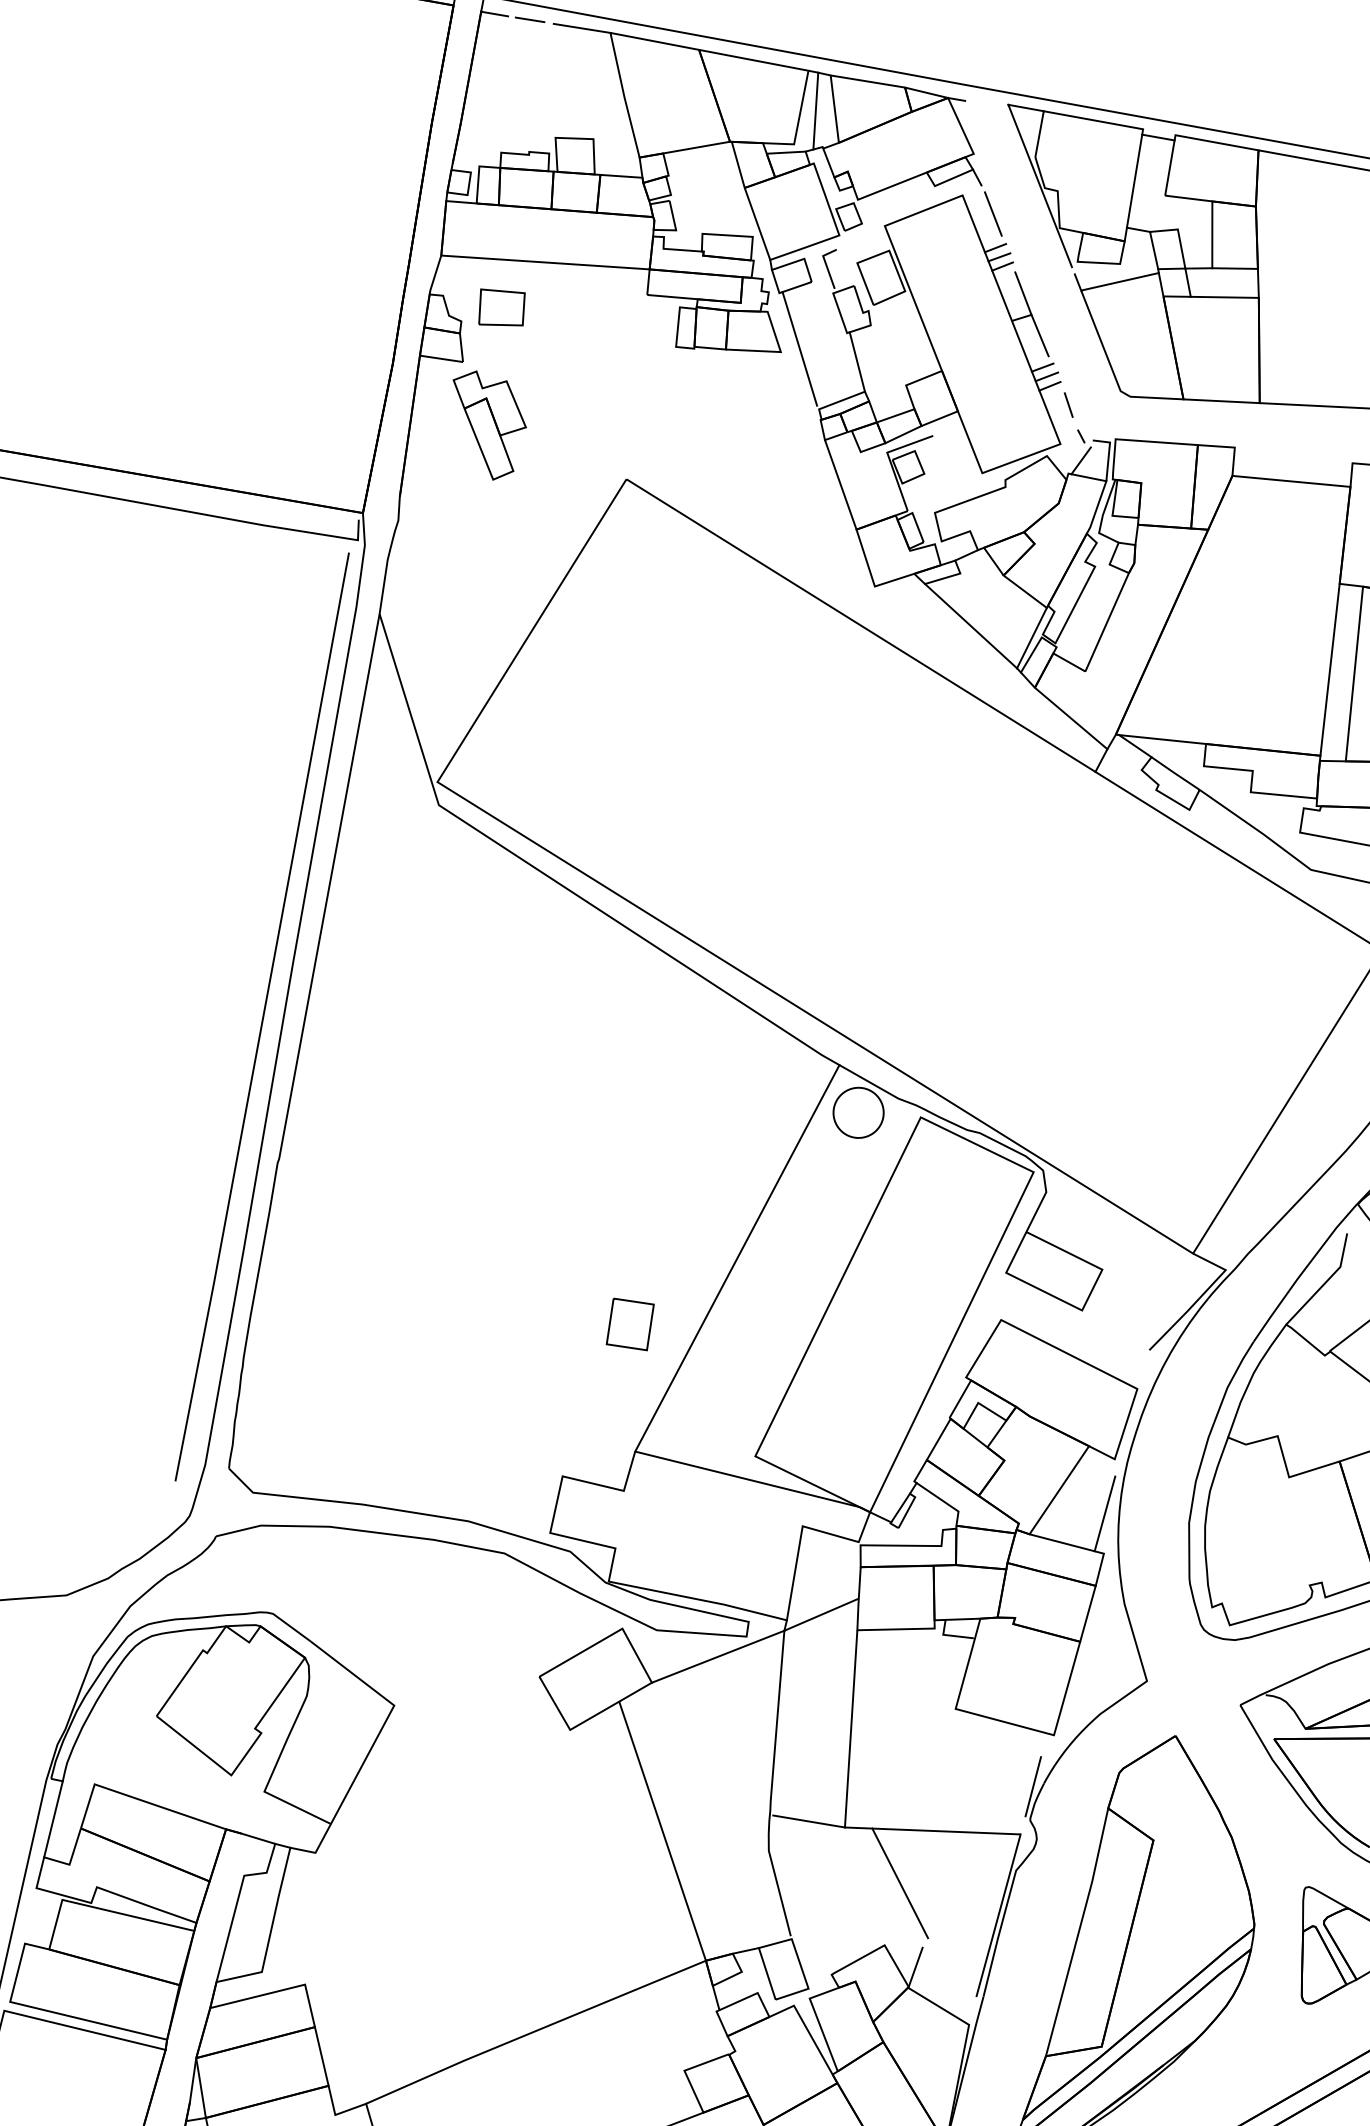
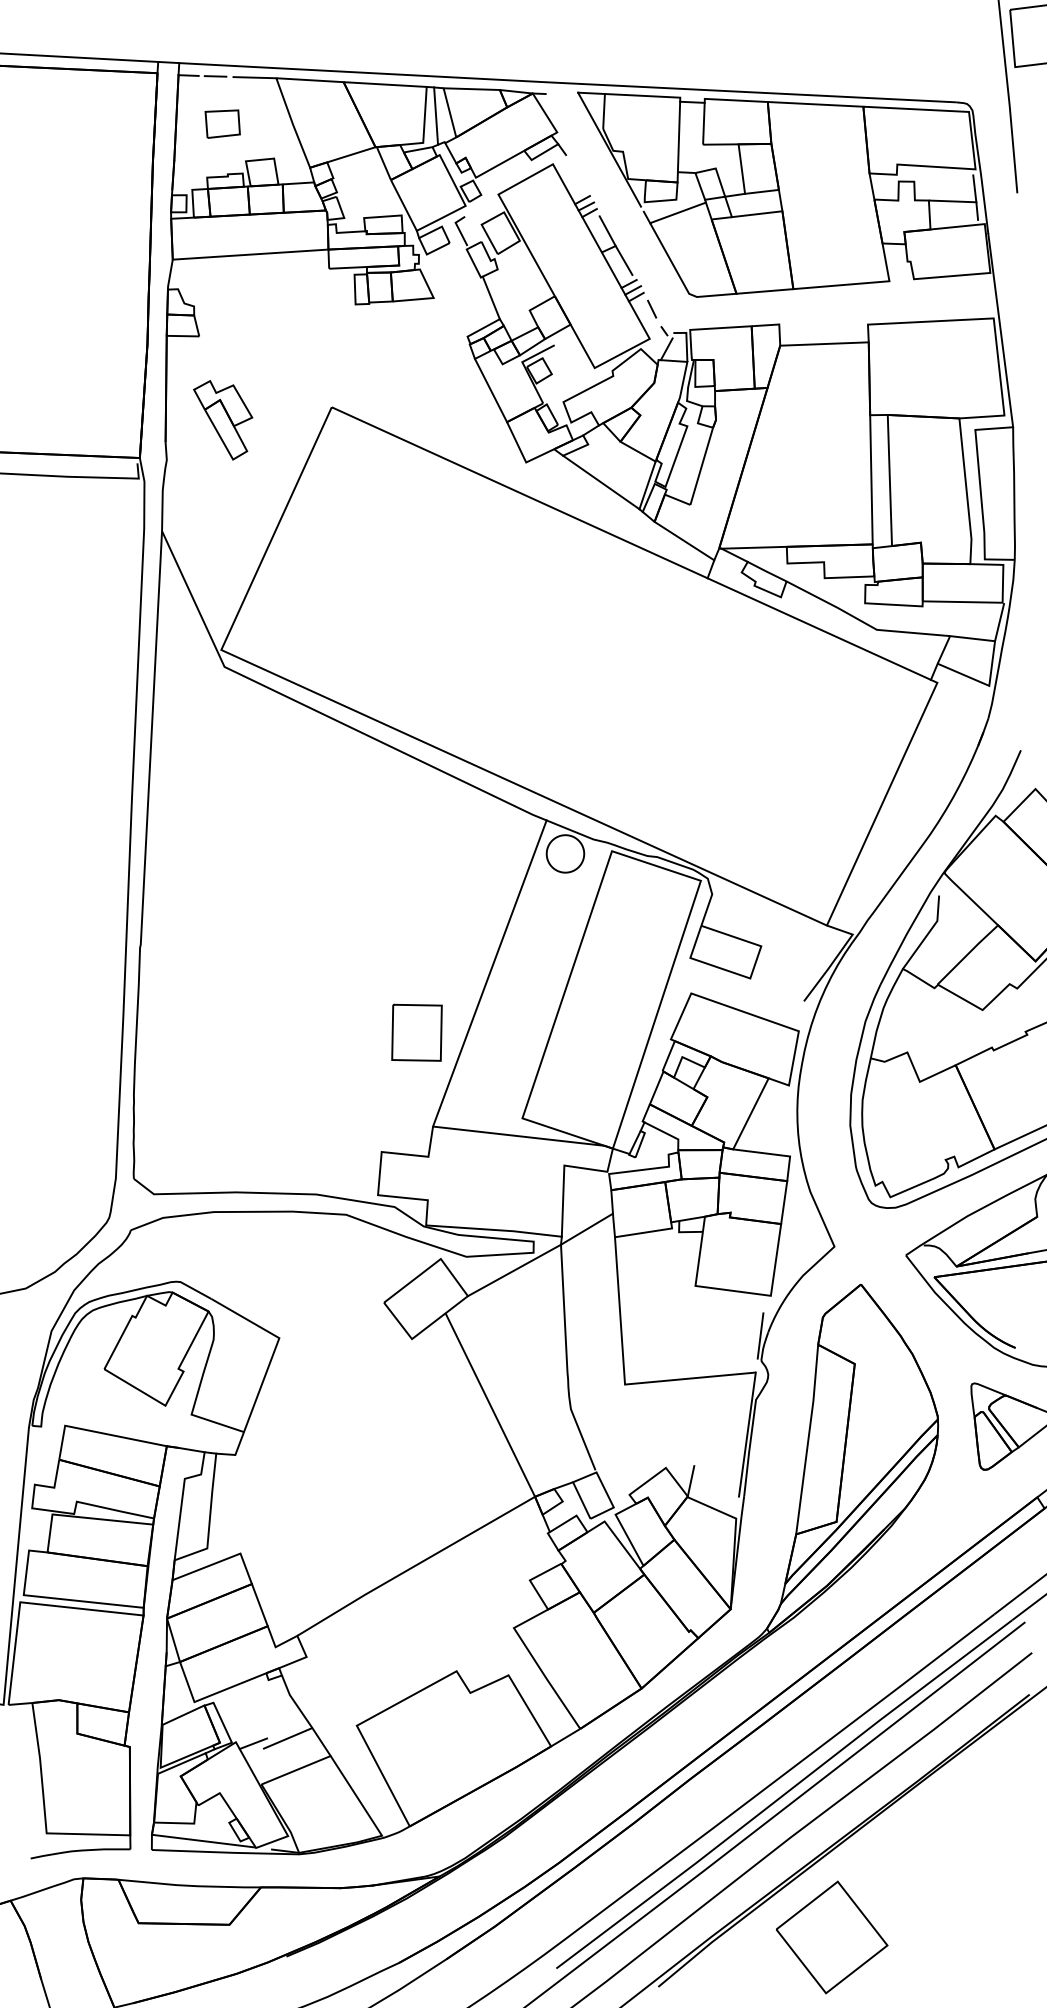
line: (993, 213) -> (577, 174), removed
part: (501, 307) -> (222, 123), moved
line: (799, 348) -> (447, 293), removed
part: (487, 426) -> (223, 420), moved
line: (262, 1016) -> (114, 840), removed
part: (629, 1323) -> (416, 1032), size x1.6
line: (1105, 1513) -> (787, 1126), removed
line: (52, 1818) -> (37, 1455), removed
line: (808, 1821) -> (597, 1383), removed
line: (900, 1883) -> (671, 1420), removed

